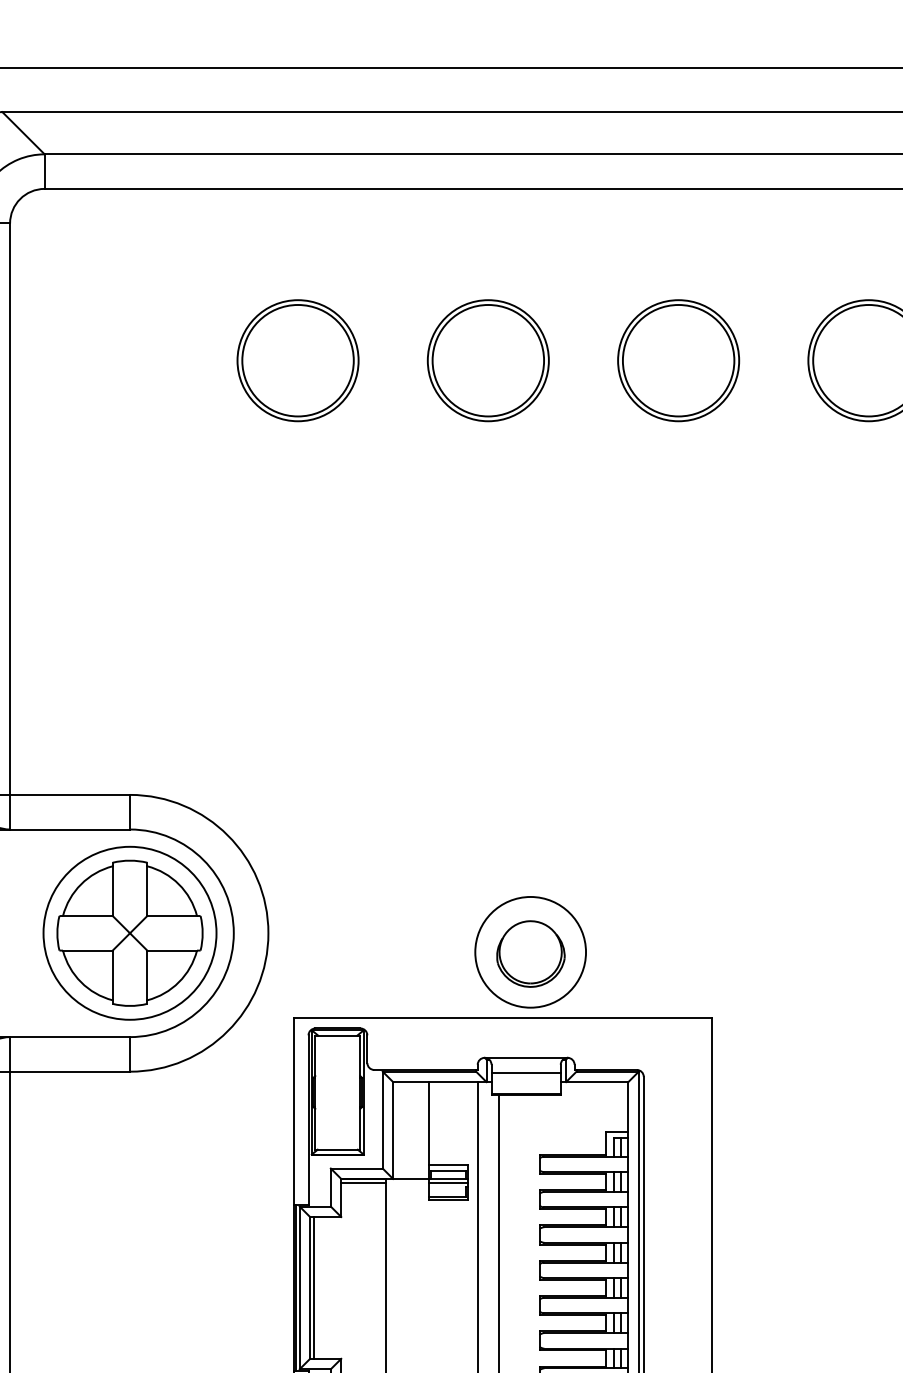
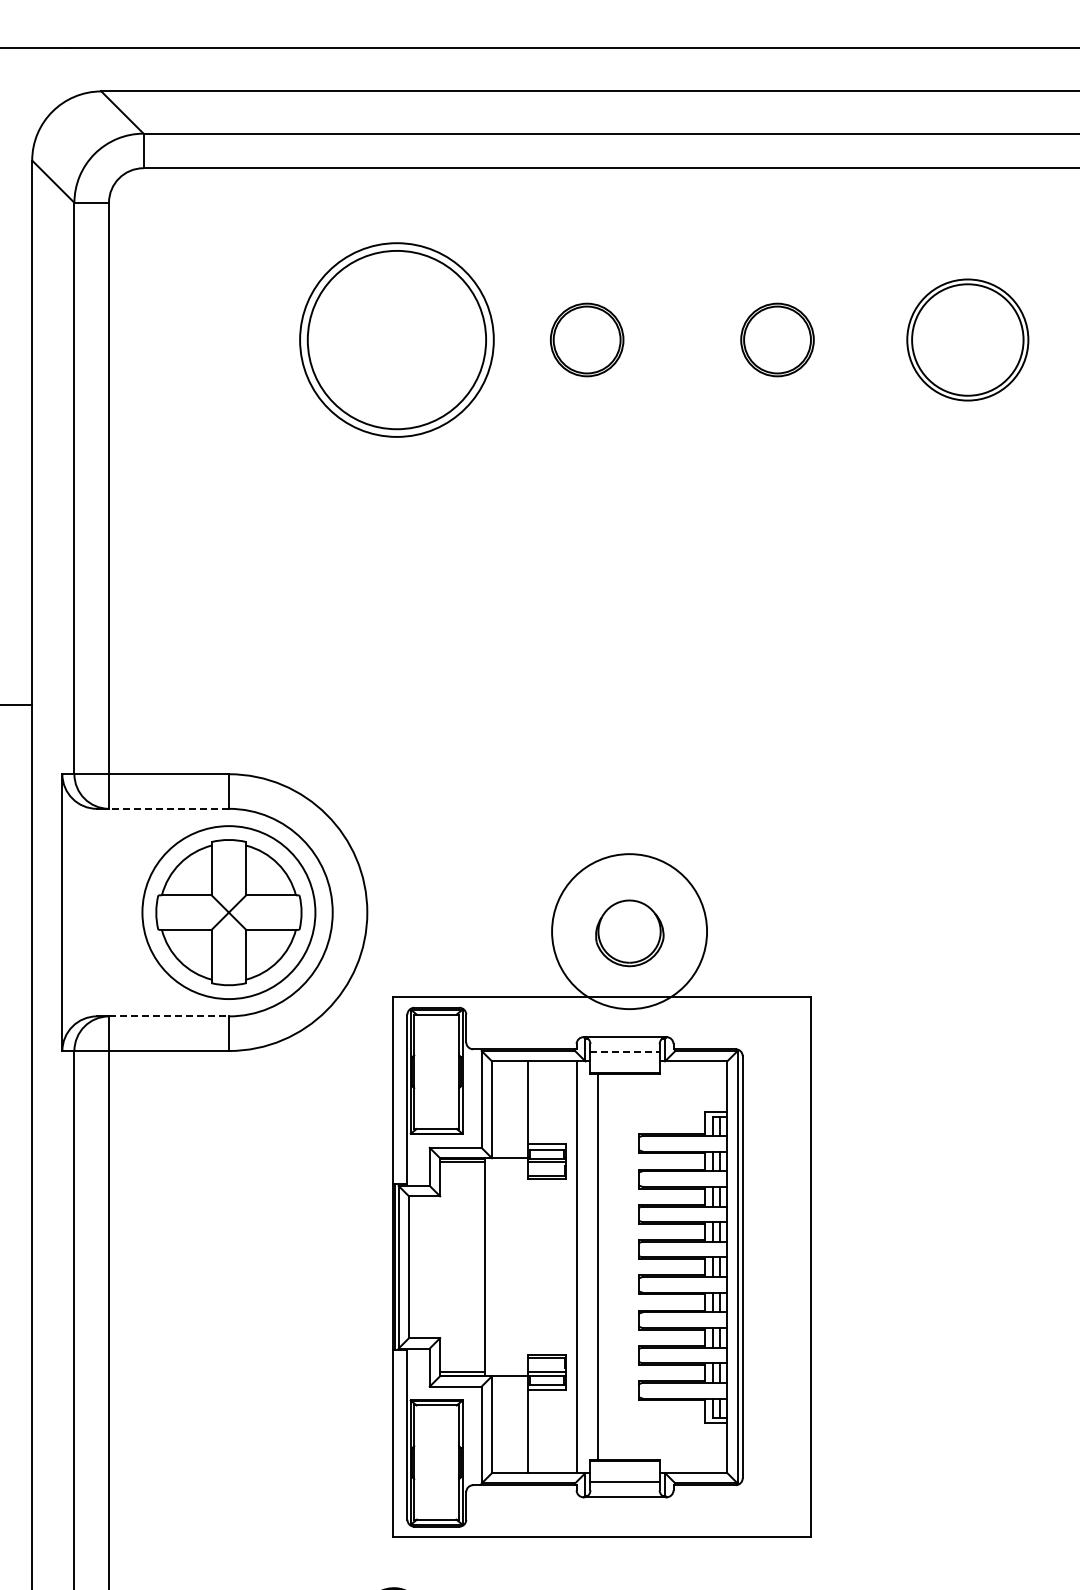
part: (297, 360) -> (396, 339), size x1.6
part: (487, 360) -> (586, 339), size x0.6
part: (678, 360) -> (777, 339), size x0.6
line: (69, 829) -> (168, 808), solid -> dashed
circle: (530, 952) -> (629, 931), size x1.4
line: (69, 1037) -> (168, 1016), solid -> dashed
line: (526, 1073) -> (625, 1052), solid -> dashed
line: (313, 1288) -> (412, 1267), removed

